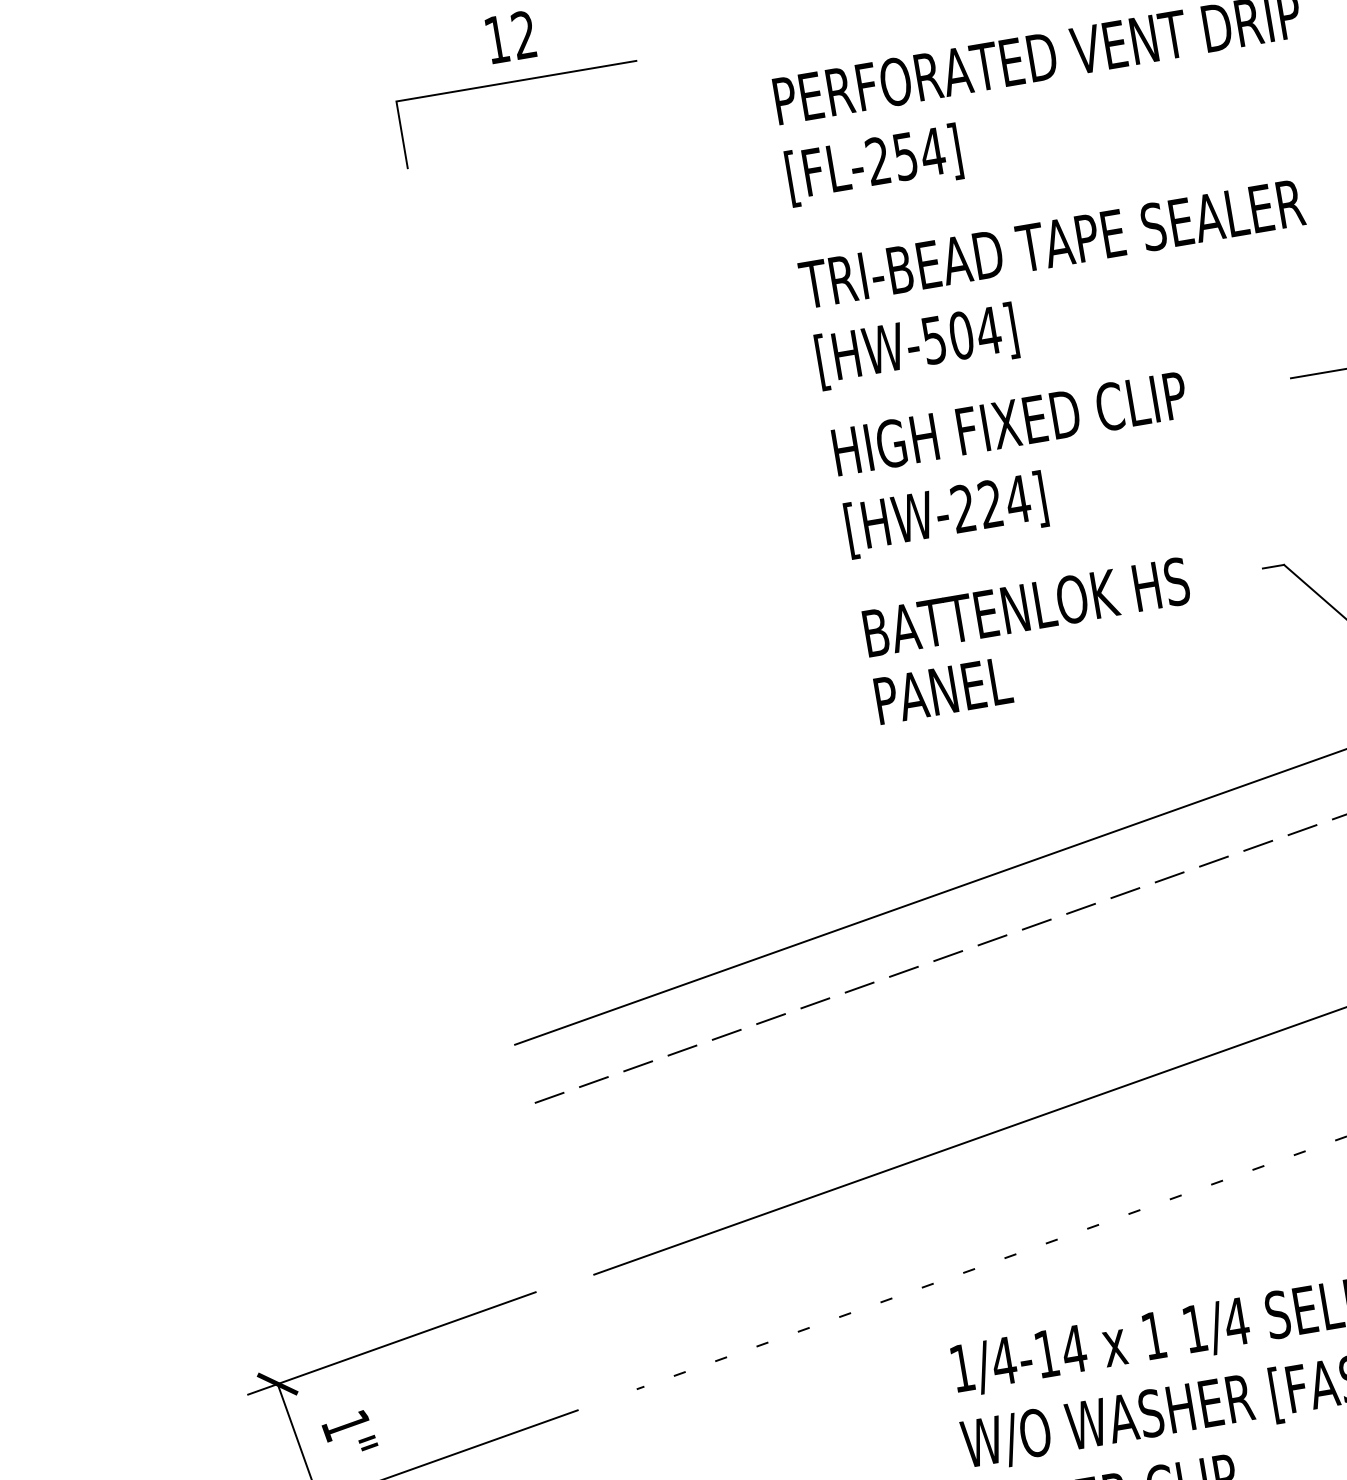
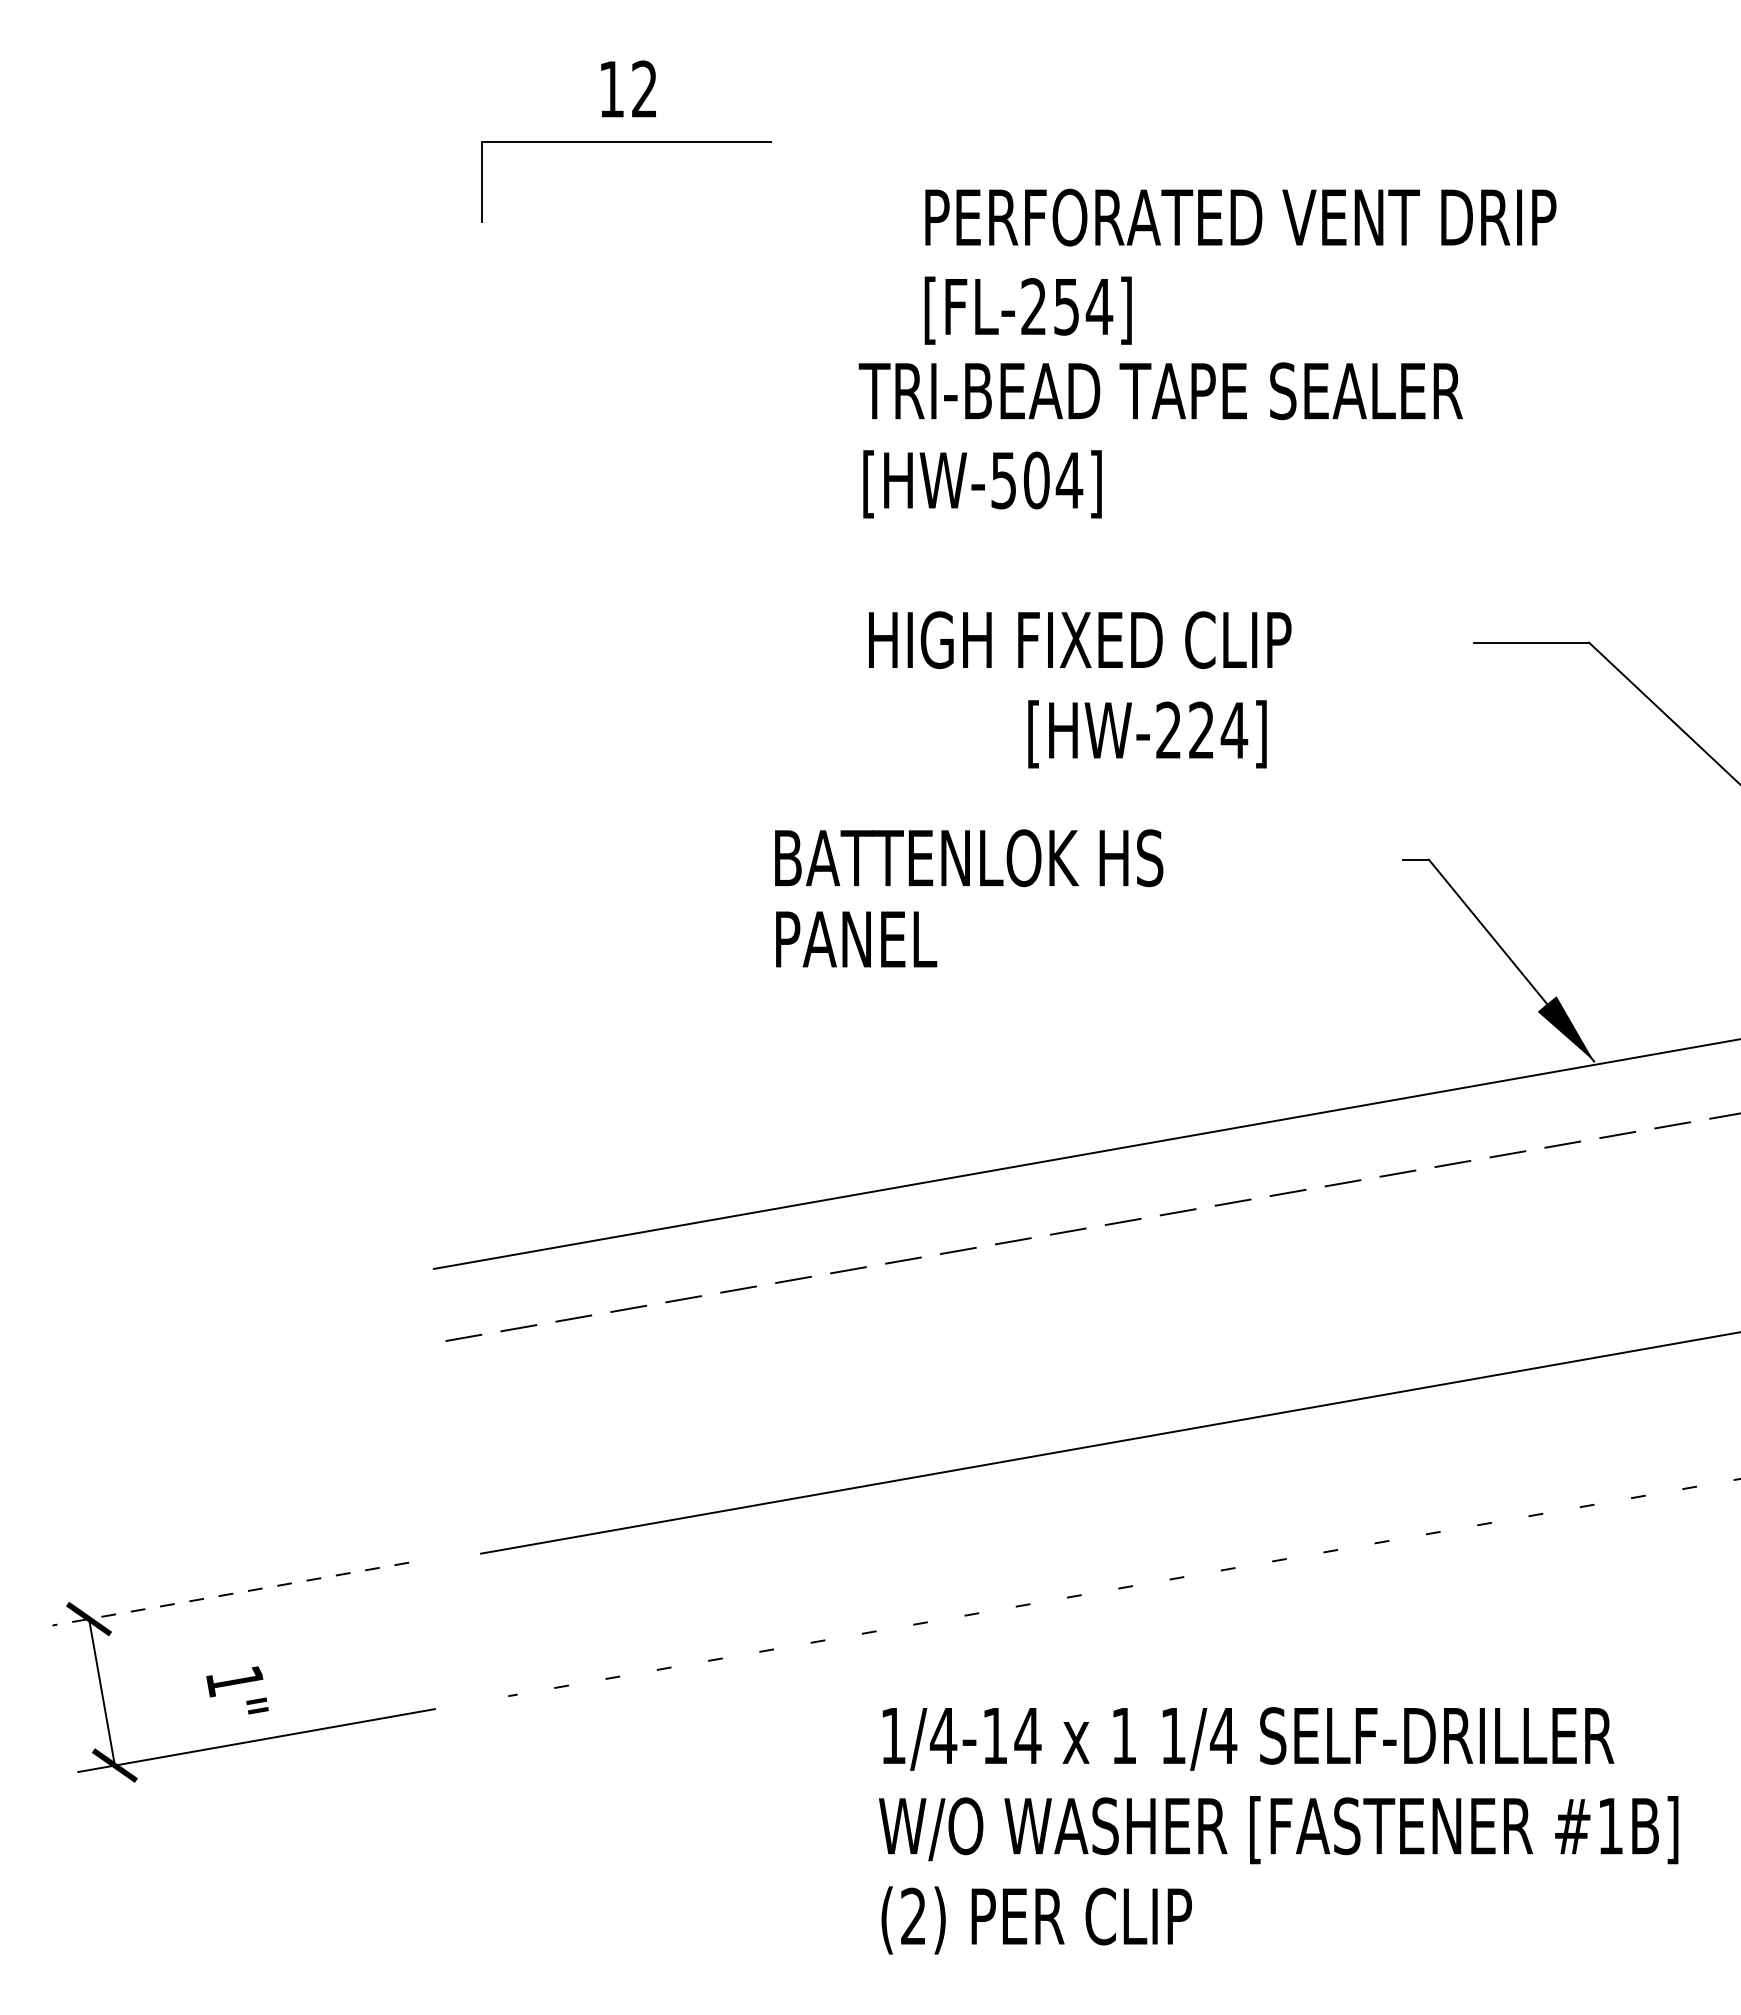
text: (1058, 285) -> (1160, 440), moved
text: (1010, 423) -> (1080, 639), moved
text: (946, 515) -> (1147, 734), moved
text: (1026, 607) -> (969, 858), moved
text: (943, 690) -> (856, 939), moved
line: (391, 1343) -> (230, 1594), solid -> dashed
text: (349, 1432) -> (237, 1690), moved

